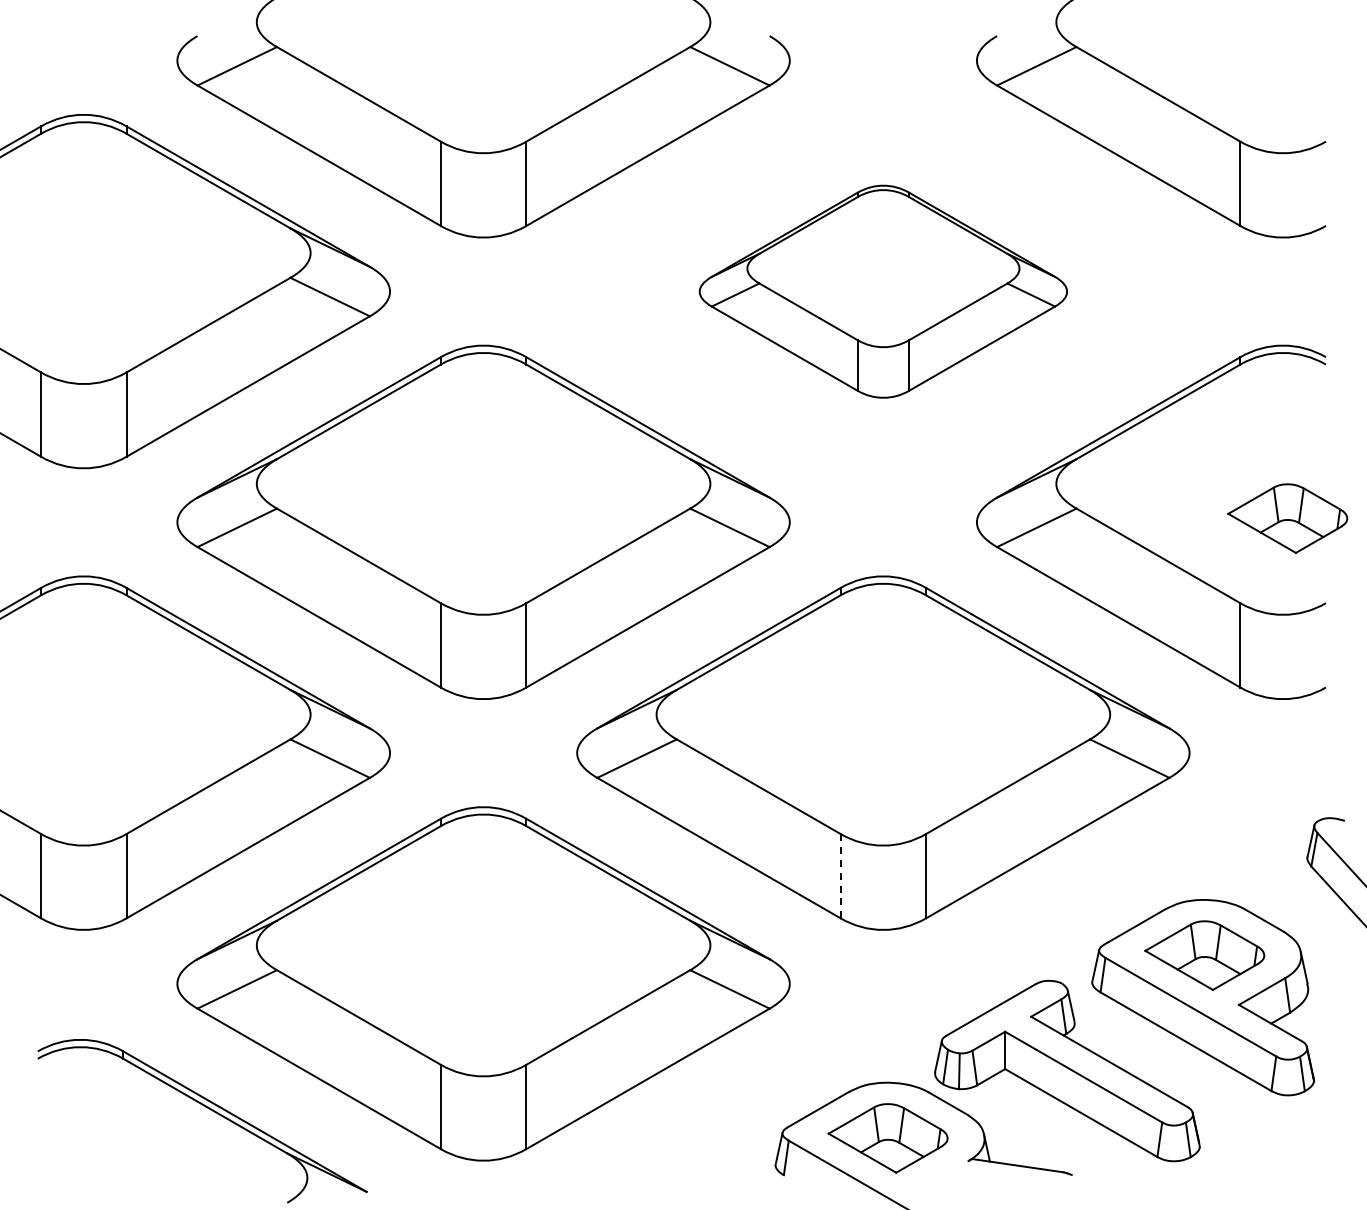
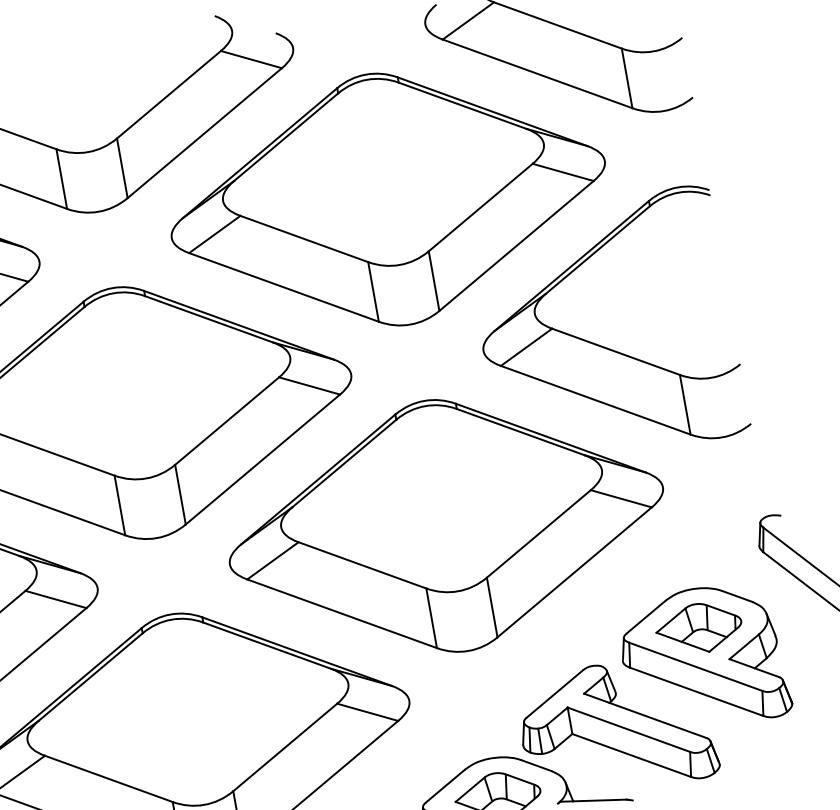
part: (883, 291) -> (388, 199), size x1.67
part: (1287, 518) -> (702, 309), removed
line: (840, 875) -> (431, 617), dashed -> solid

